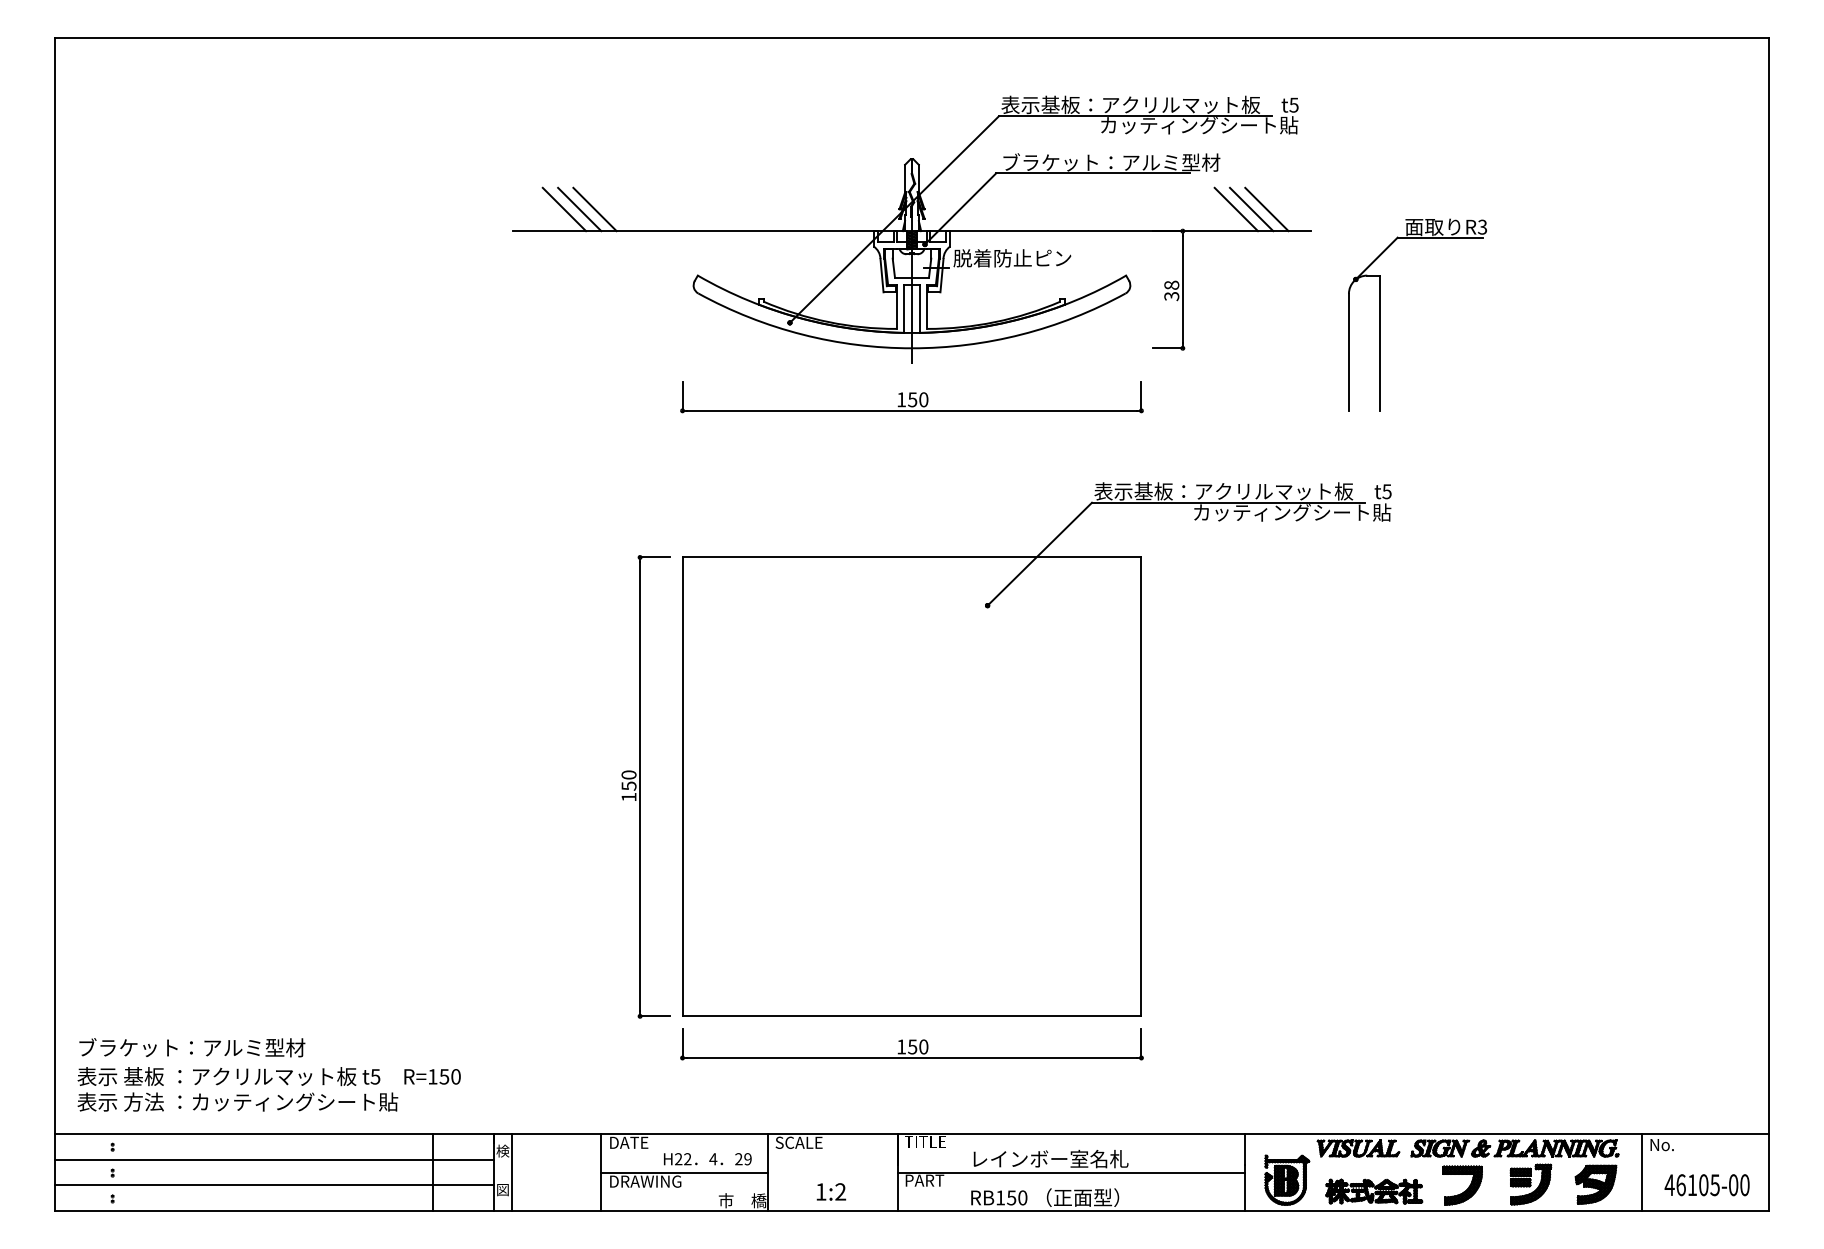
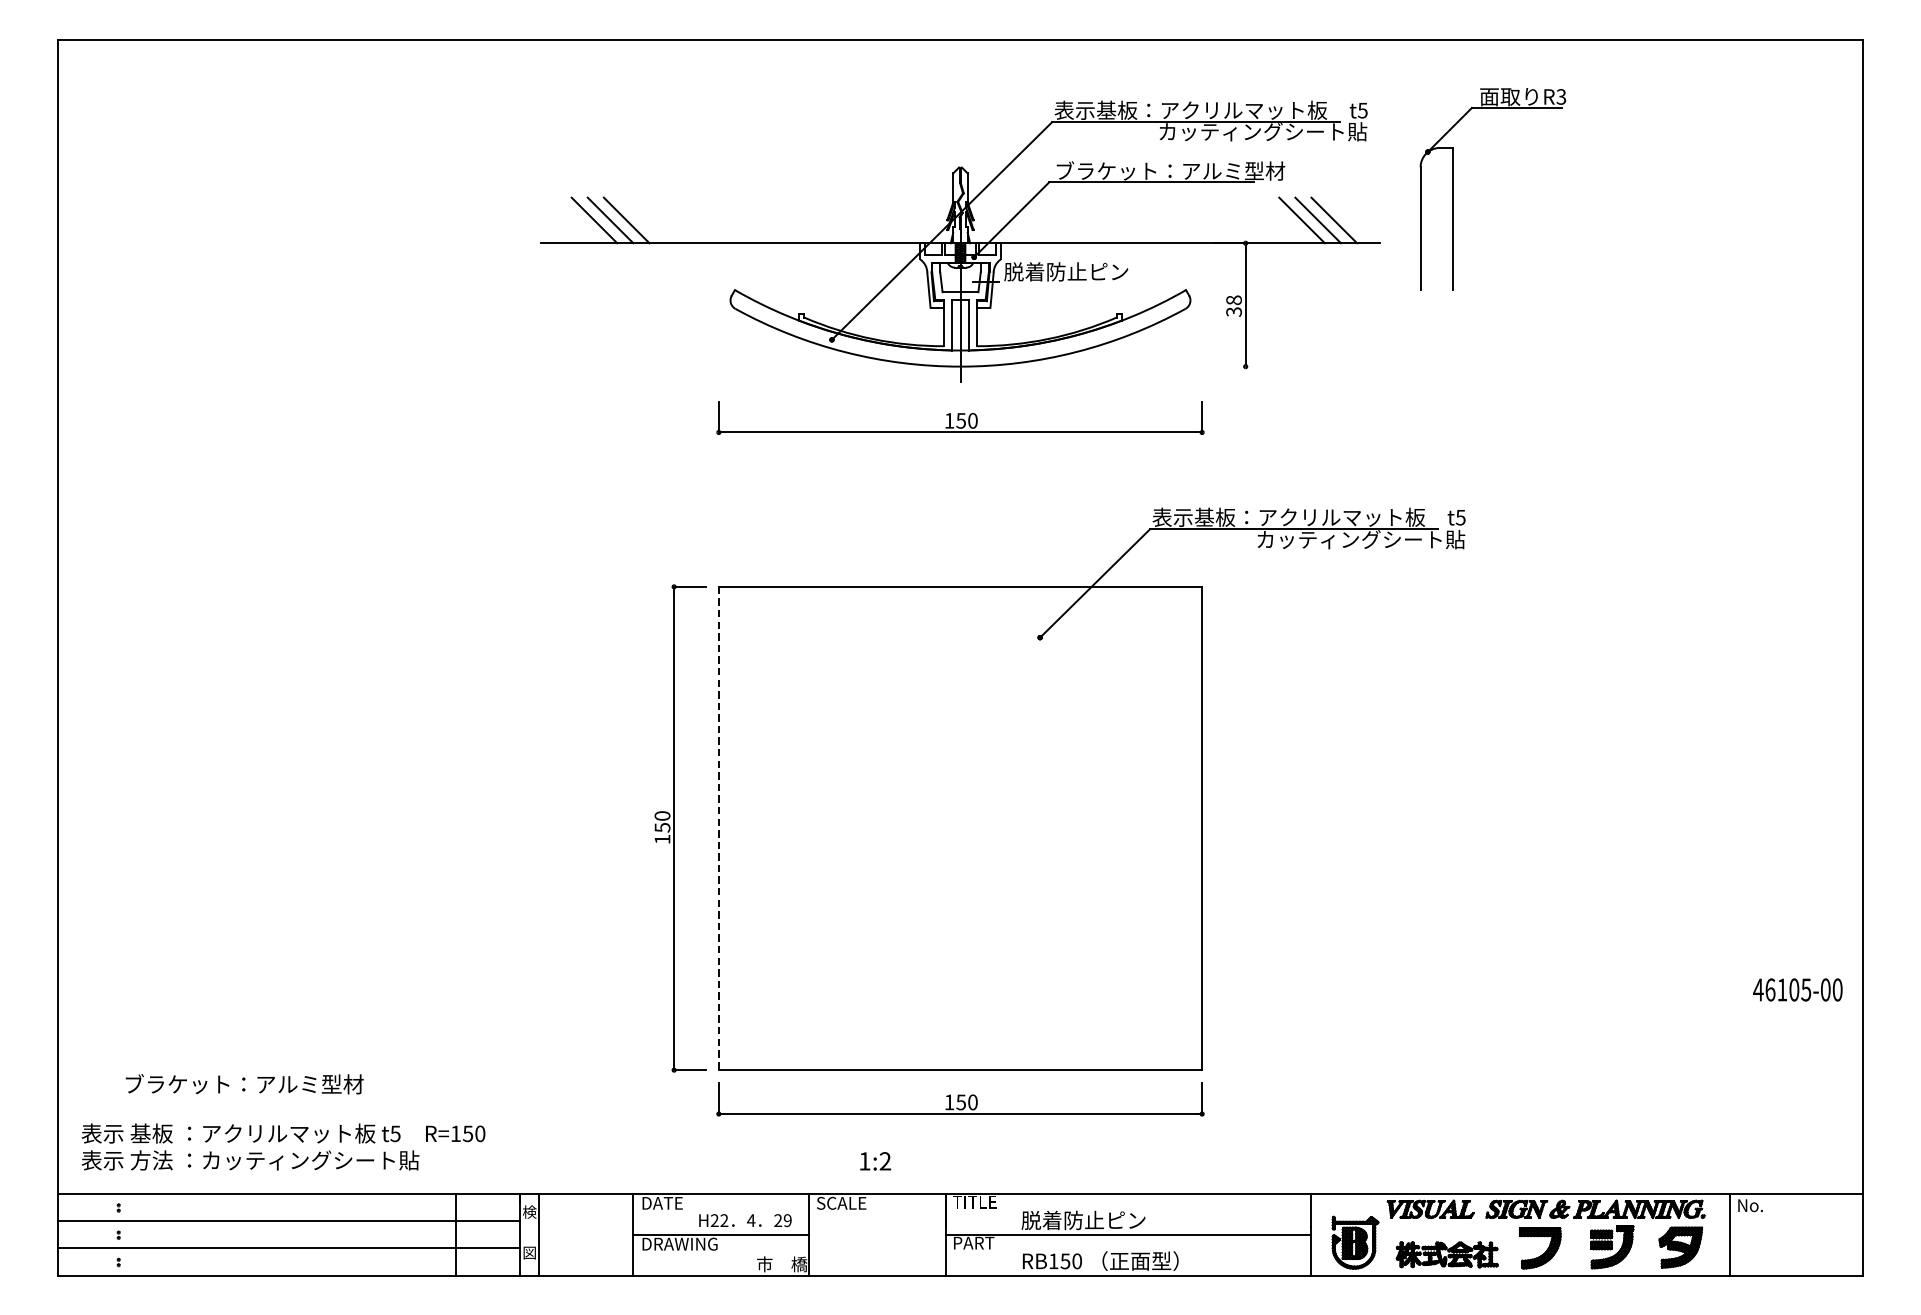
part: (1380, 314) -> (1453, 188), moved
line: (1167, 348) -> (1229, 366), removed
line: (682, 787) -> (718, 829), solid -> dashed
text: (192, 1047) -> (244, 1084), moved
text: (1049, 1158) -> (1105, 1219), レインボー室名札 -> 脱着防止ピン
text: (1706, 1185) -> (1797, 990), moved
text: (831, 1191) -> (875, 1160), moved

